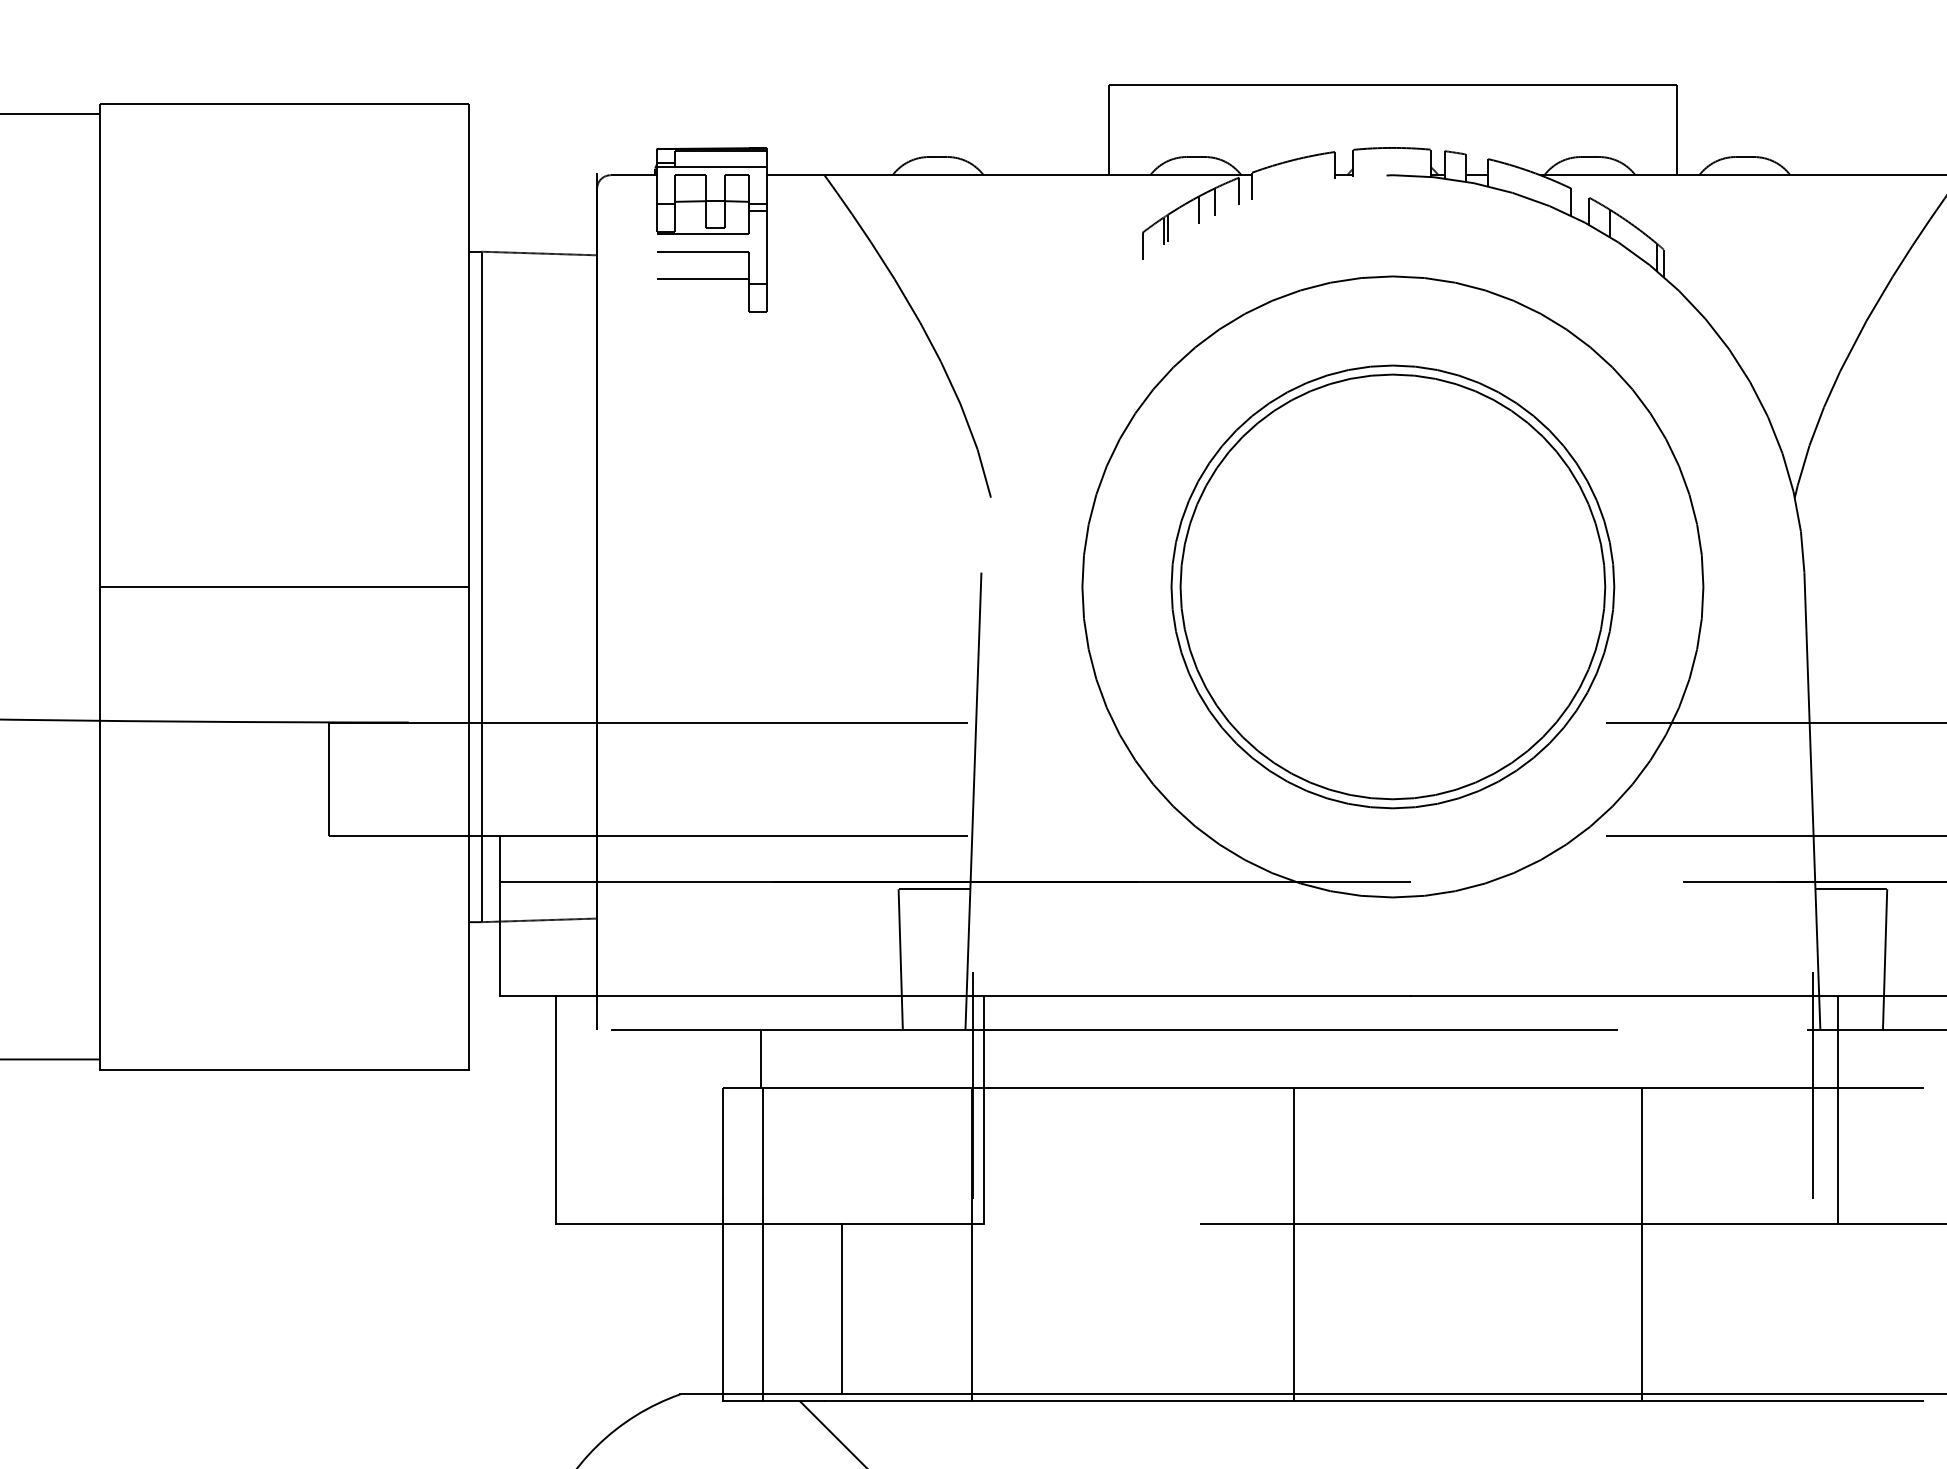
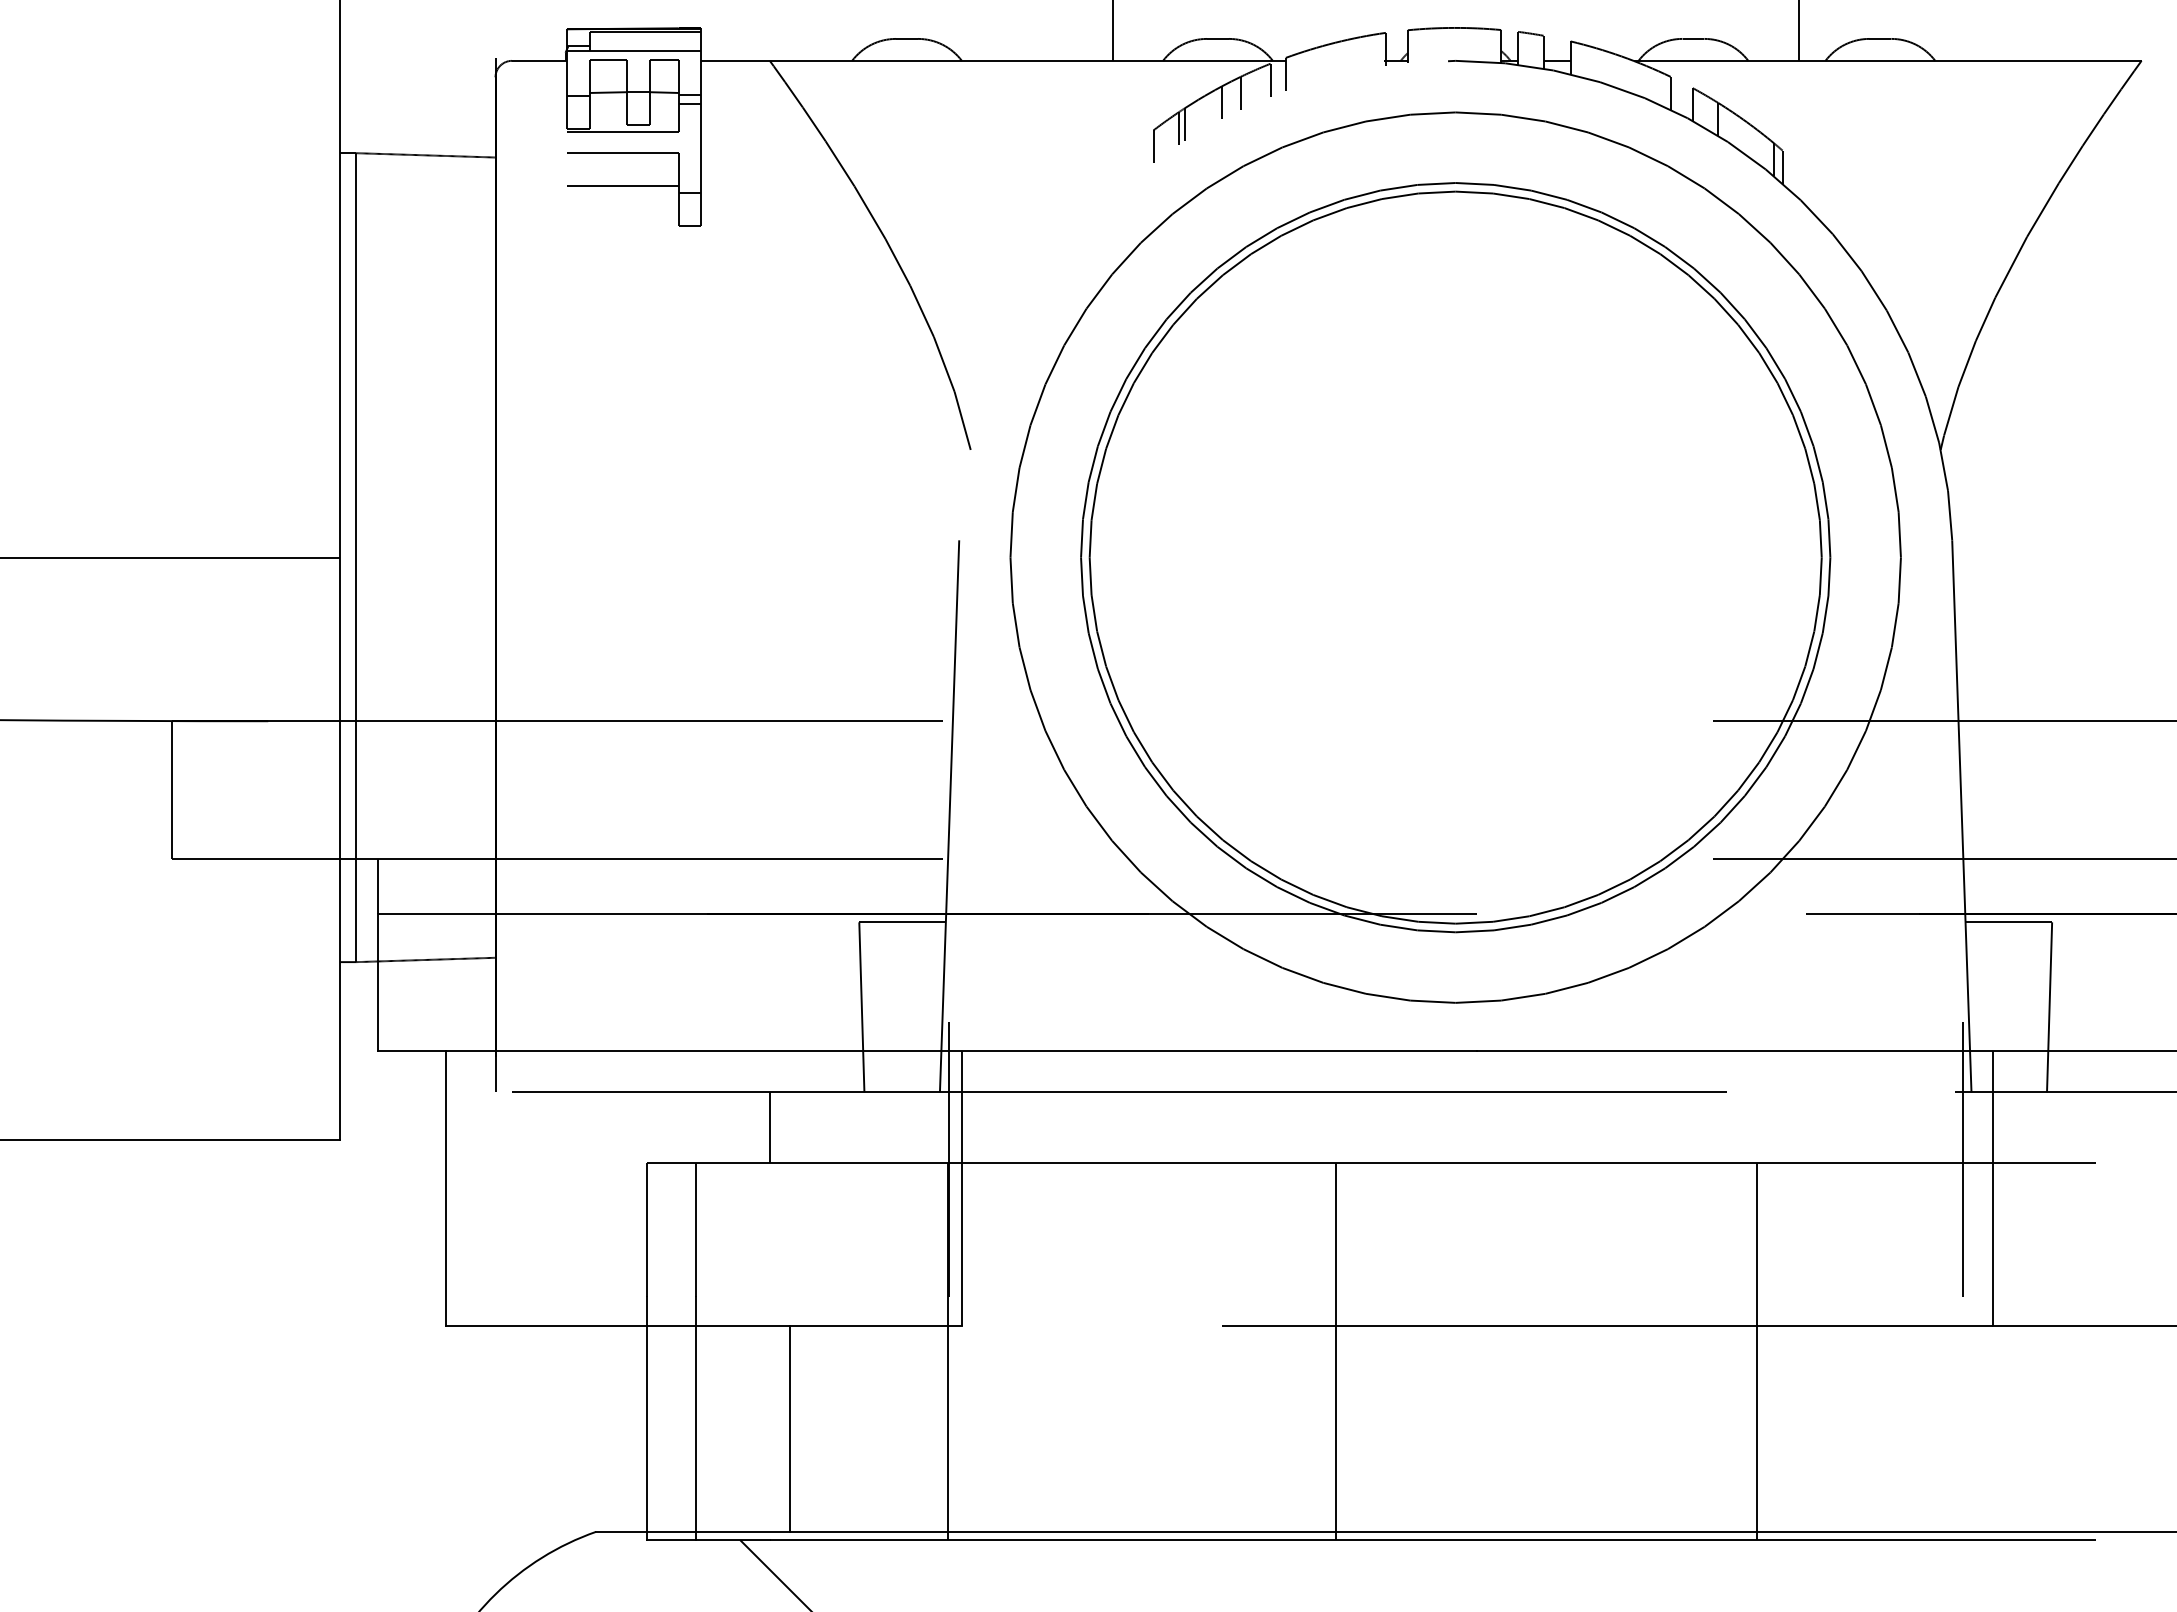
circle: (1392, 586) -> (1455, 557), size x1.43
circle: (1392, 586) -> (1455, 557), size x1.67
line: (761, 1059) -> (769, 1127), moved

